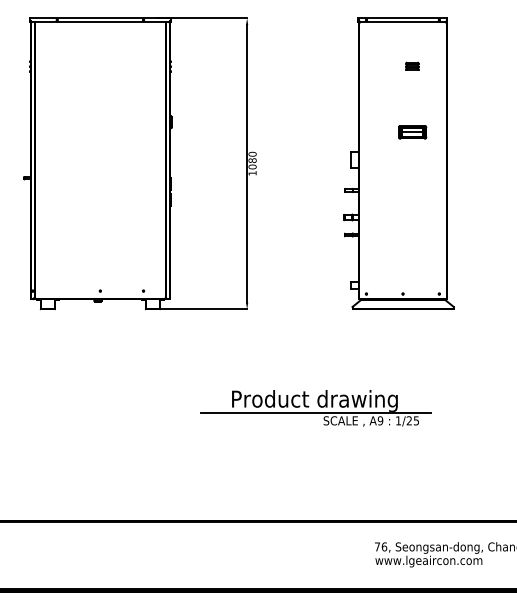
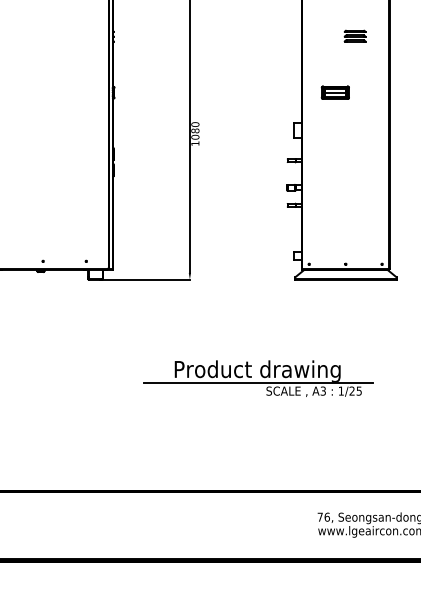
part: (412, 65) -> (355, 35), size x1.67
part: (412, 132) -> (335, 92), moved
text: (380, 420) -> (323, 390), A9 -> A3

